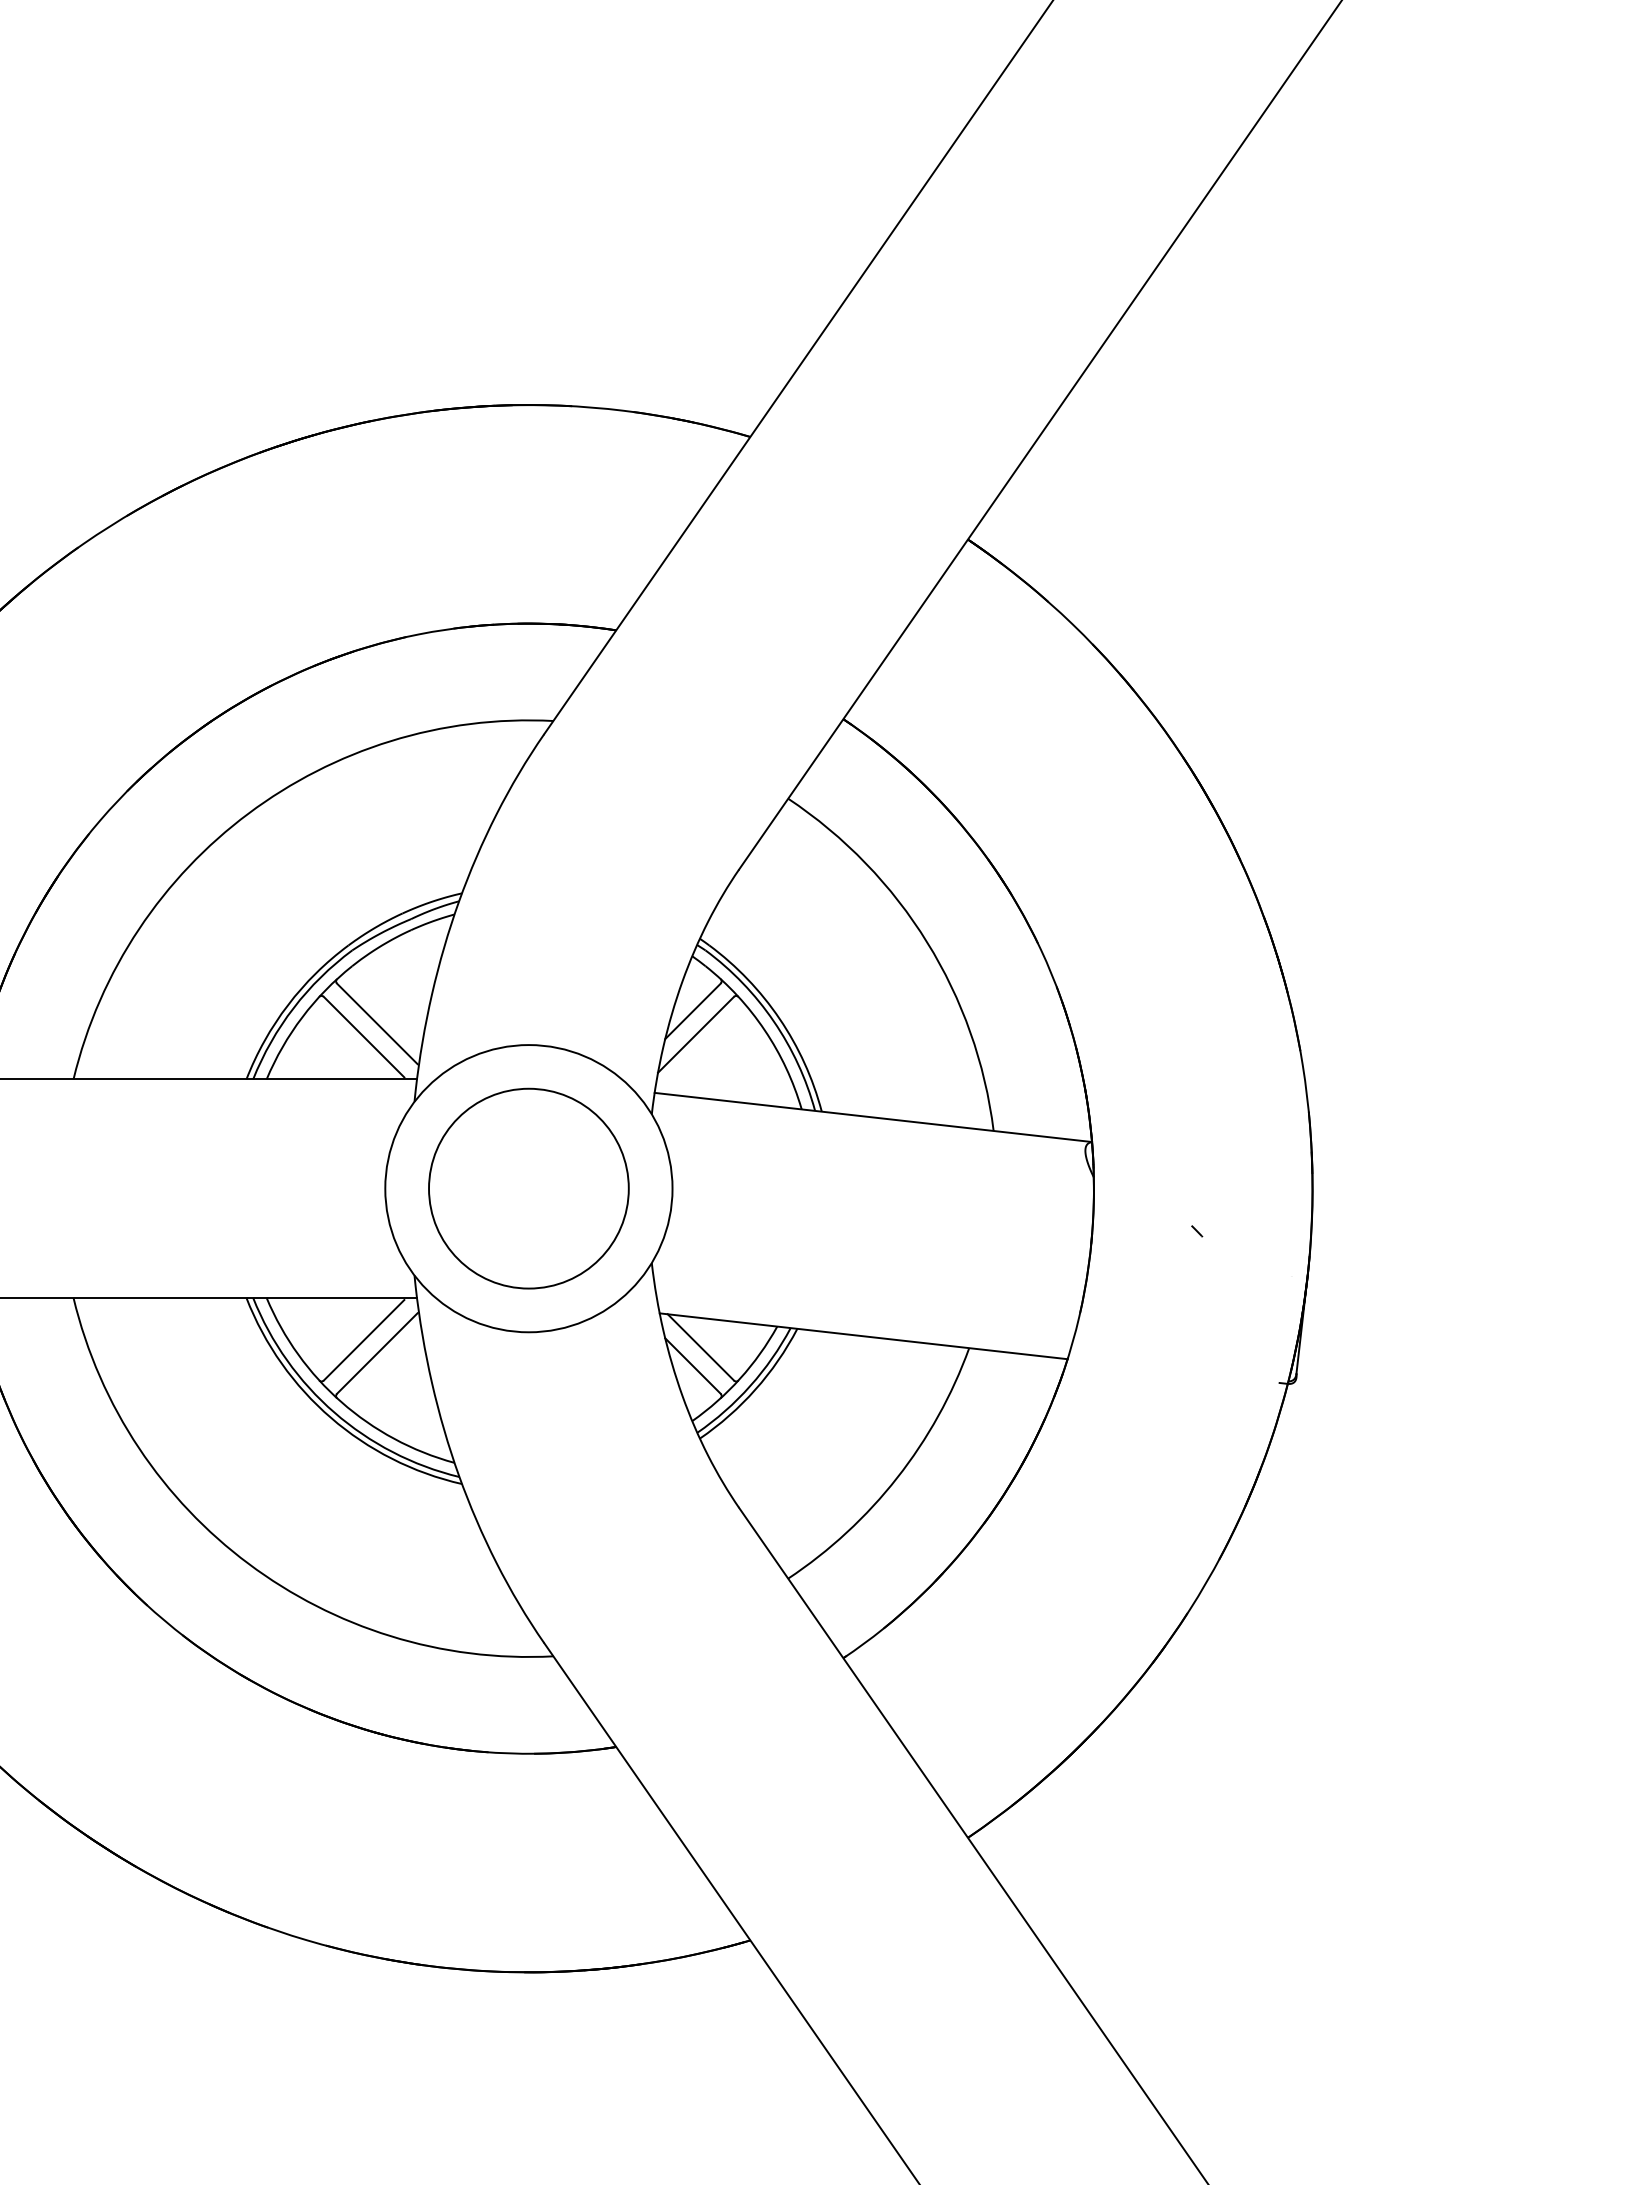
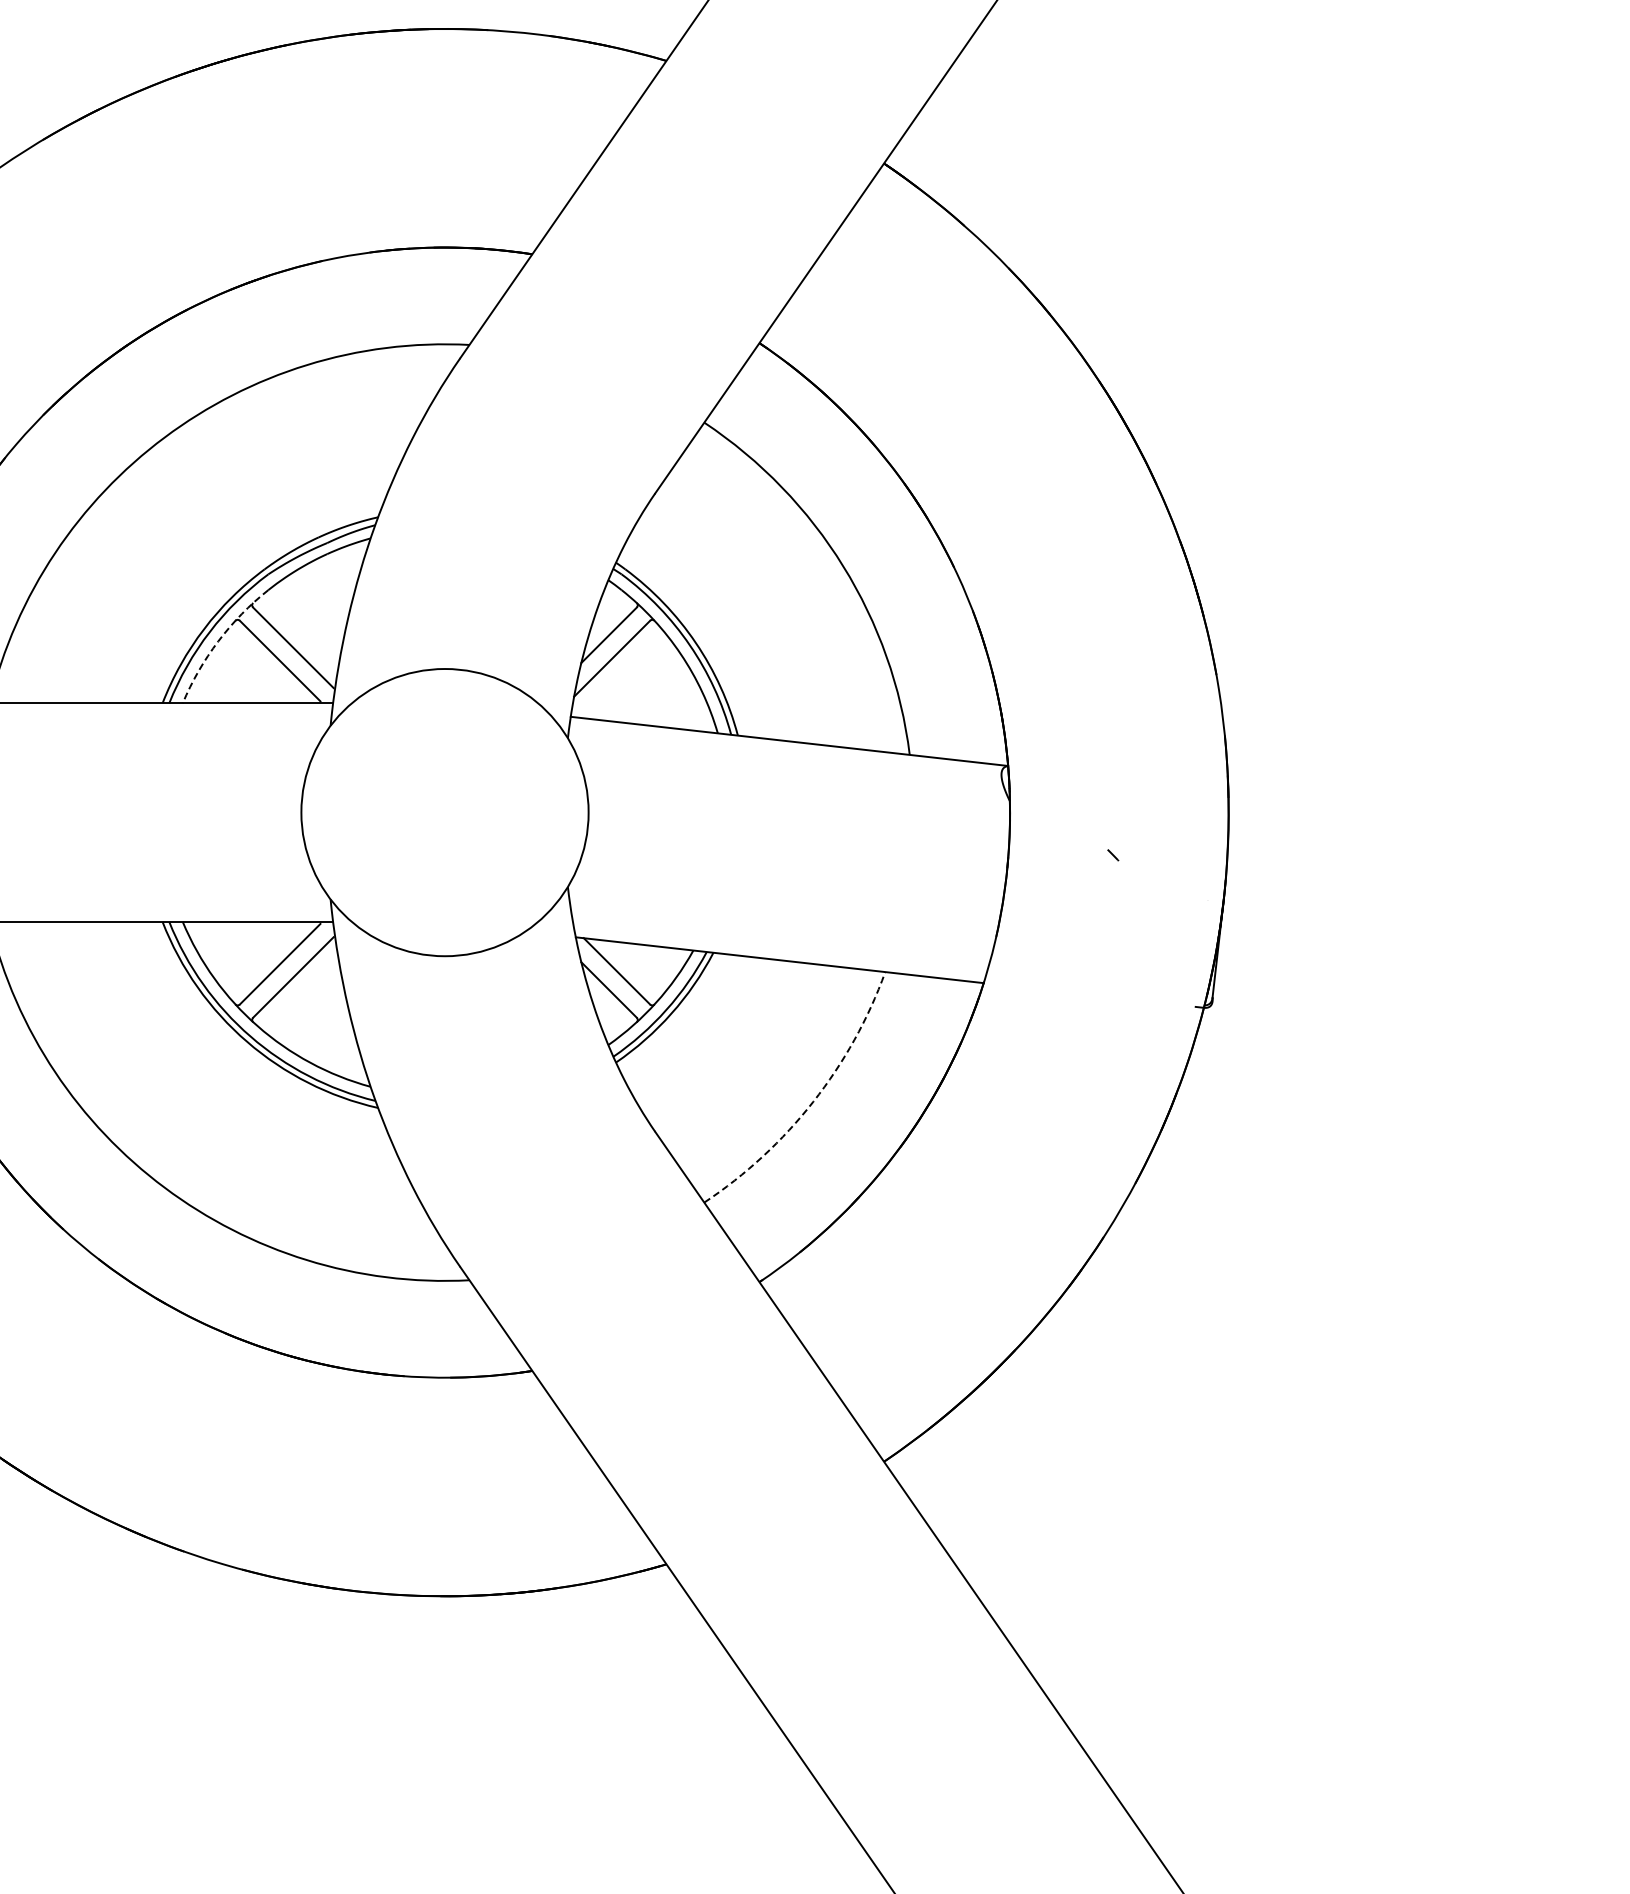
arc: (302, 1017) -> (218, 641), solid -> dashed
circle: (528, 1188) -> (444, 812), removed
arc: (897, 1477) -> (813, 1101), solid -> dashed

